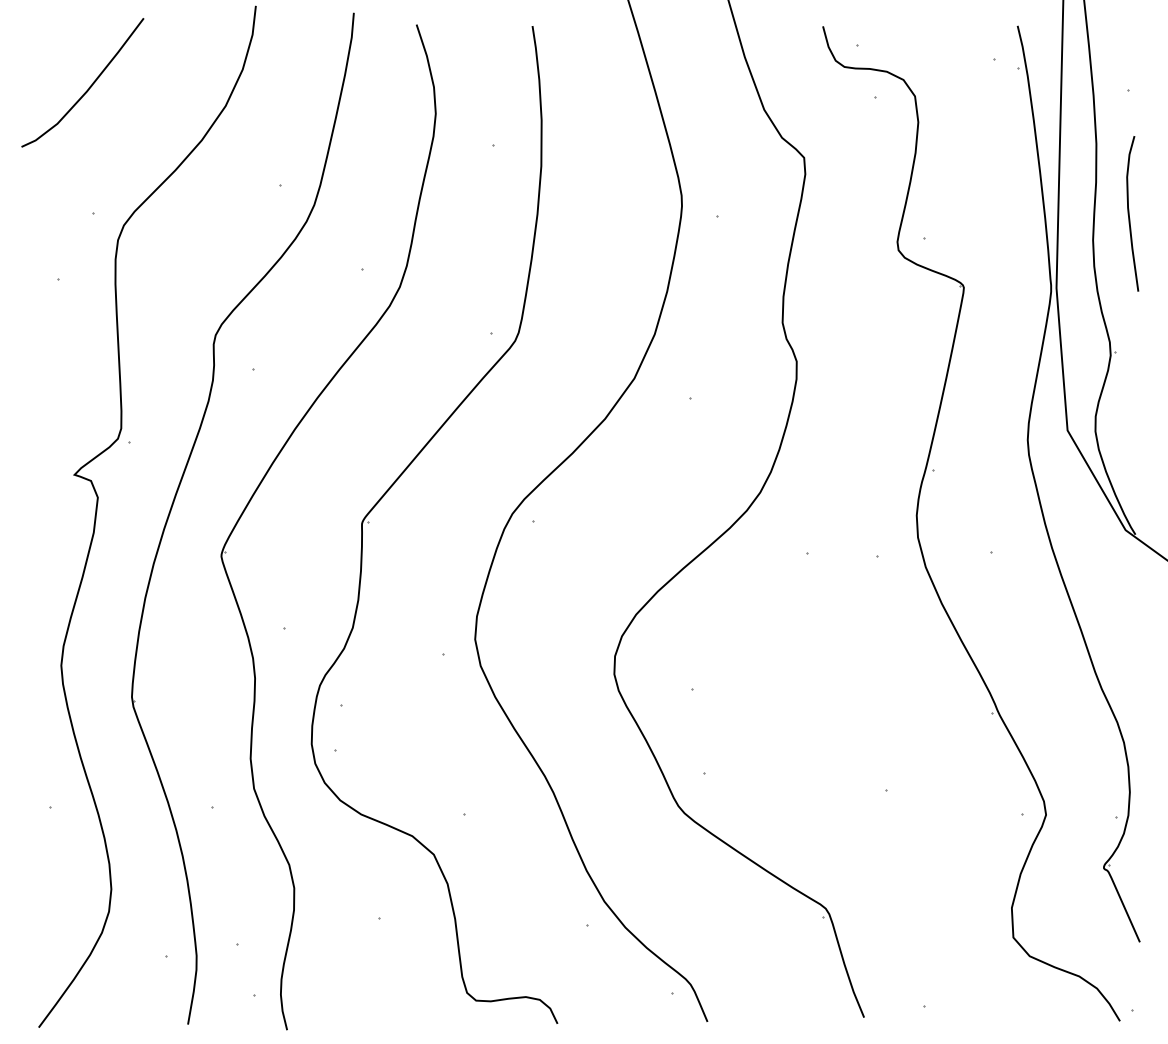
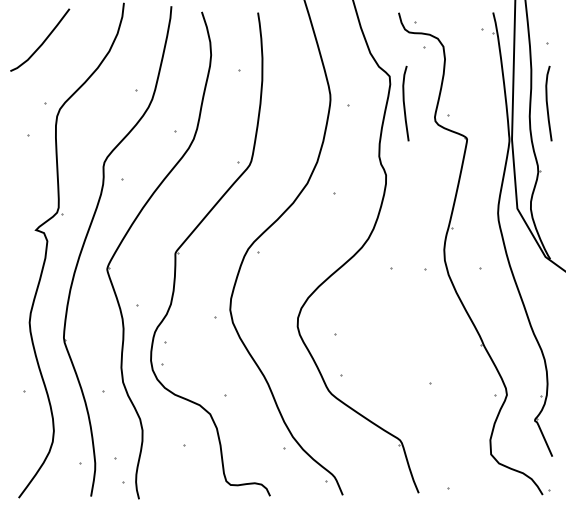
curve: (834, 213) -> (404, 103), added

